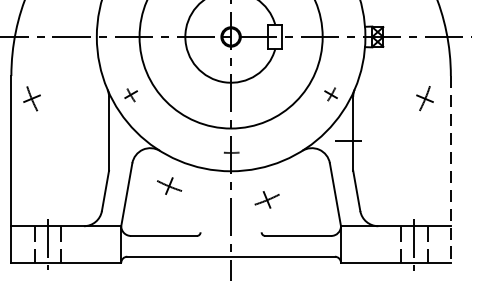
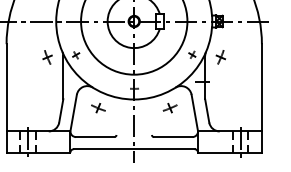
part: (31, 98) -> (47, 57), moved
part: (424, 98) -> (220, 57), moved
line: (450, 169) -> (261, 98), dashed -> solid
part: (265, 200) -> (169, 108), moved

